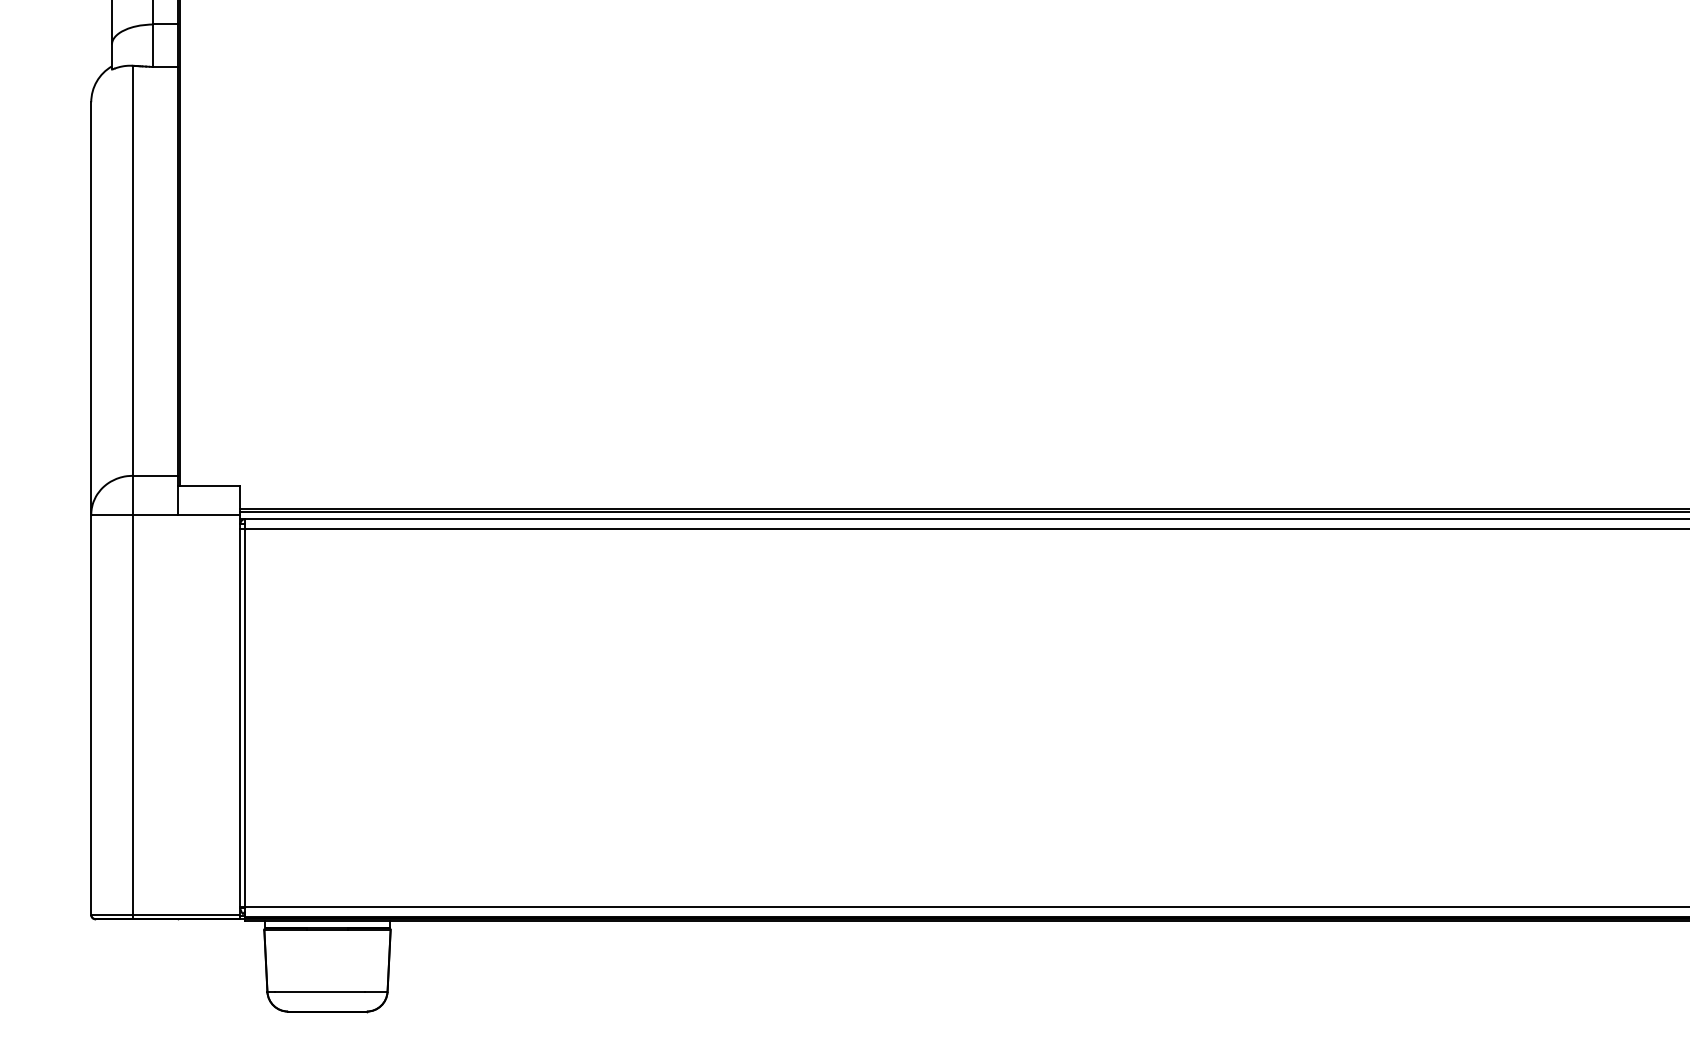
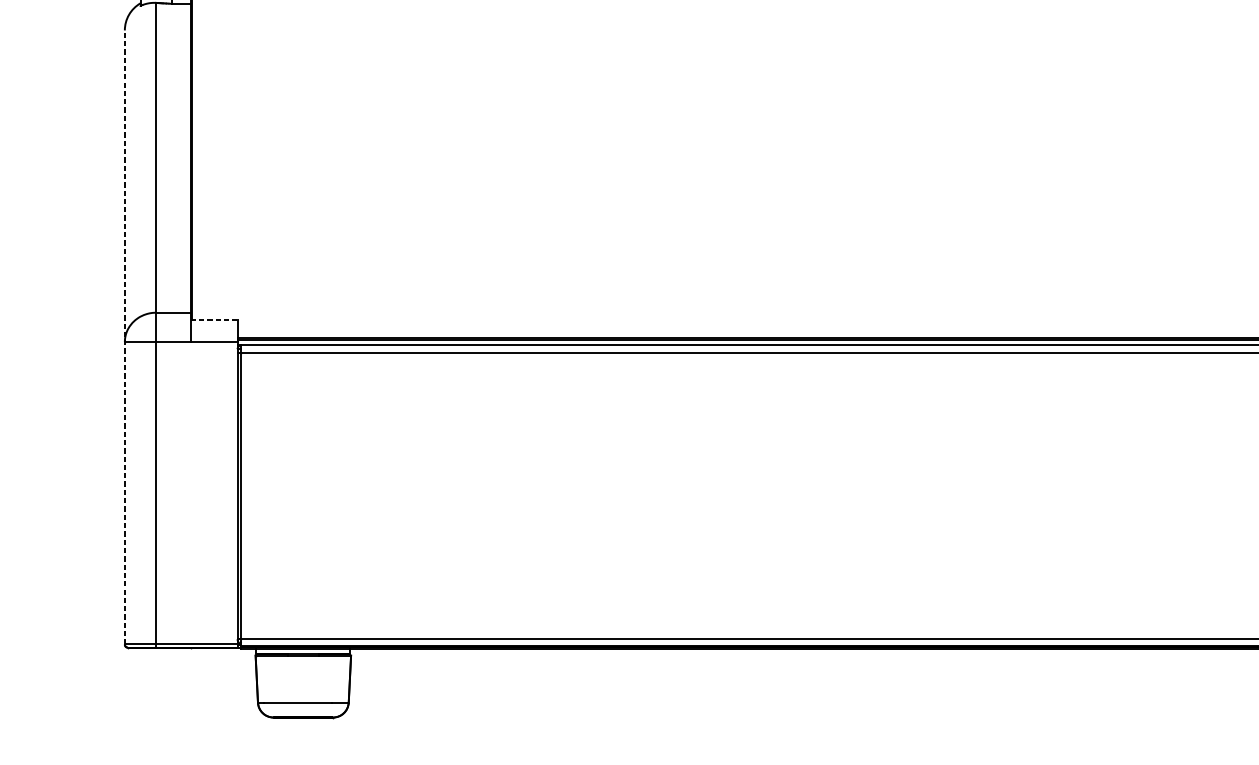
line: (209, 485) -> (214, 320), solid -> dashed
line: (91, 508) -> (125, 337), solid -> dashed

